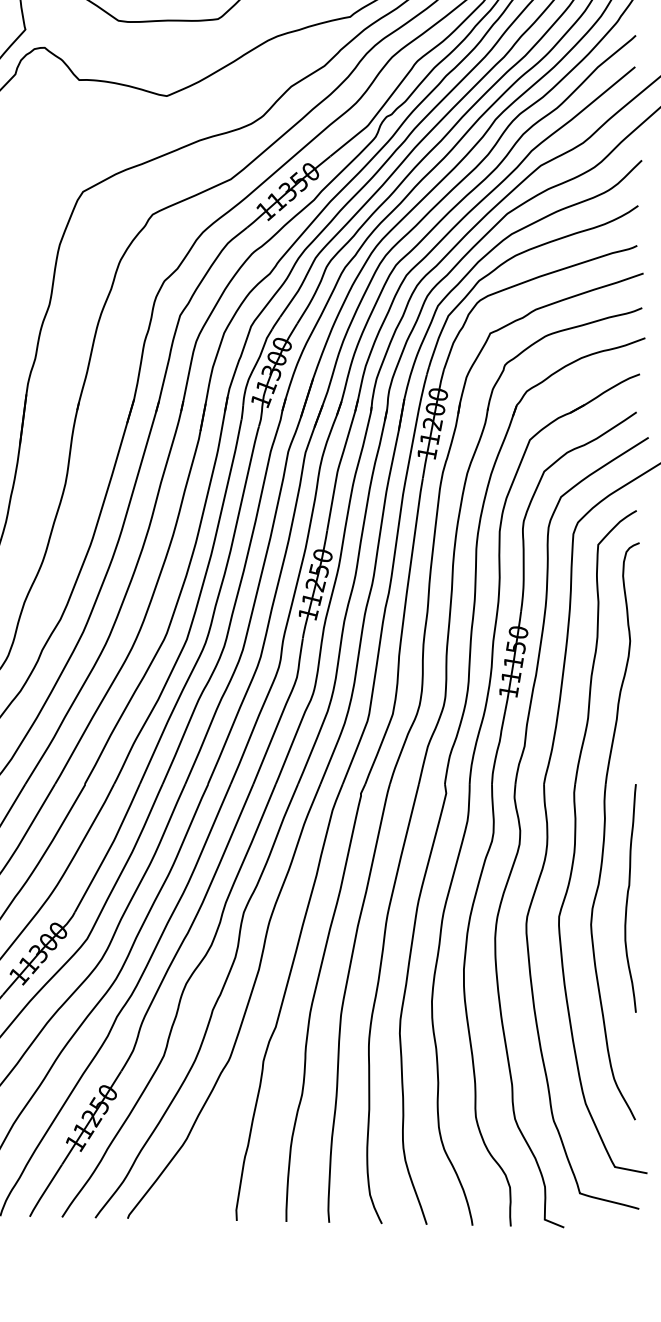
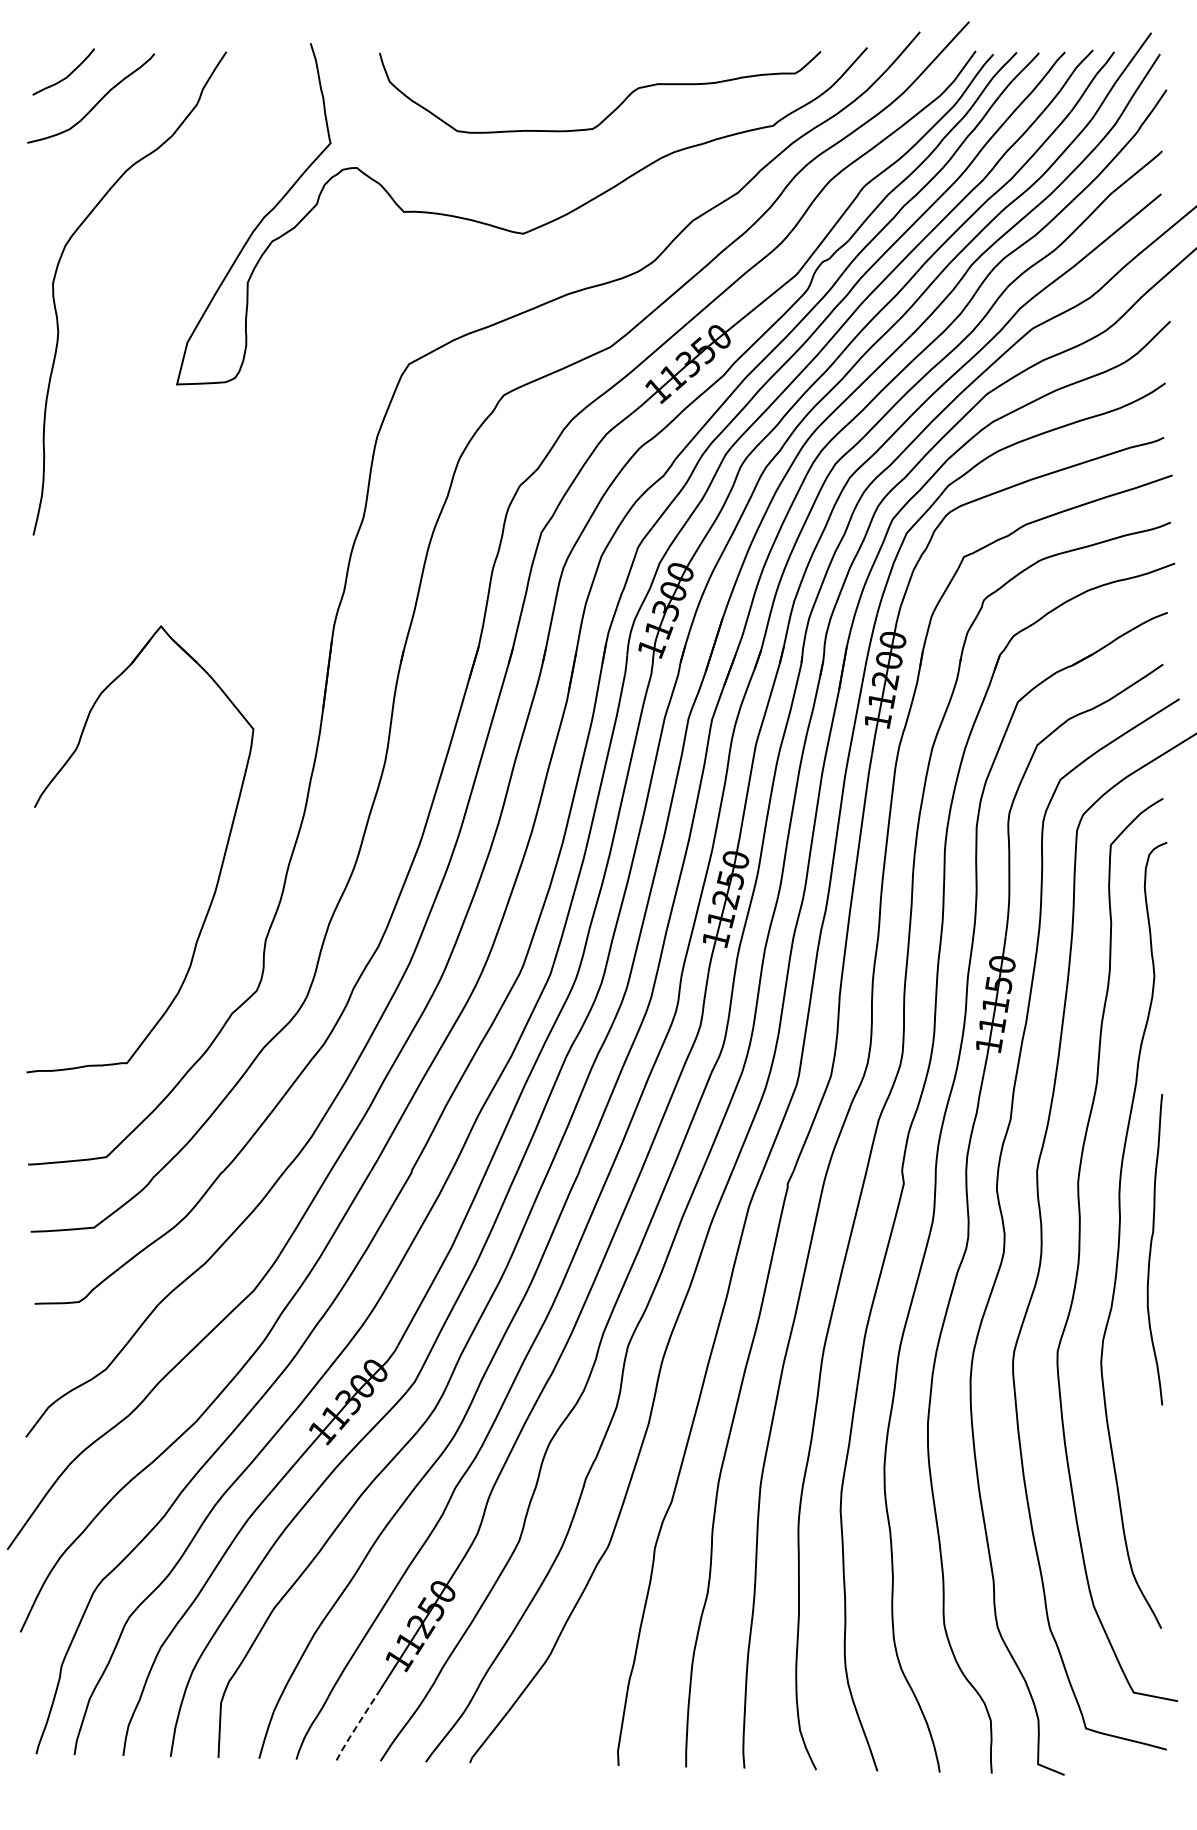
curve: (628, 898) -> (1151, 1249), moved
line: (45, 1191) -> (357, 1725), solid -> dashed

